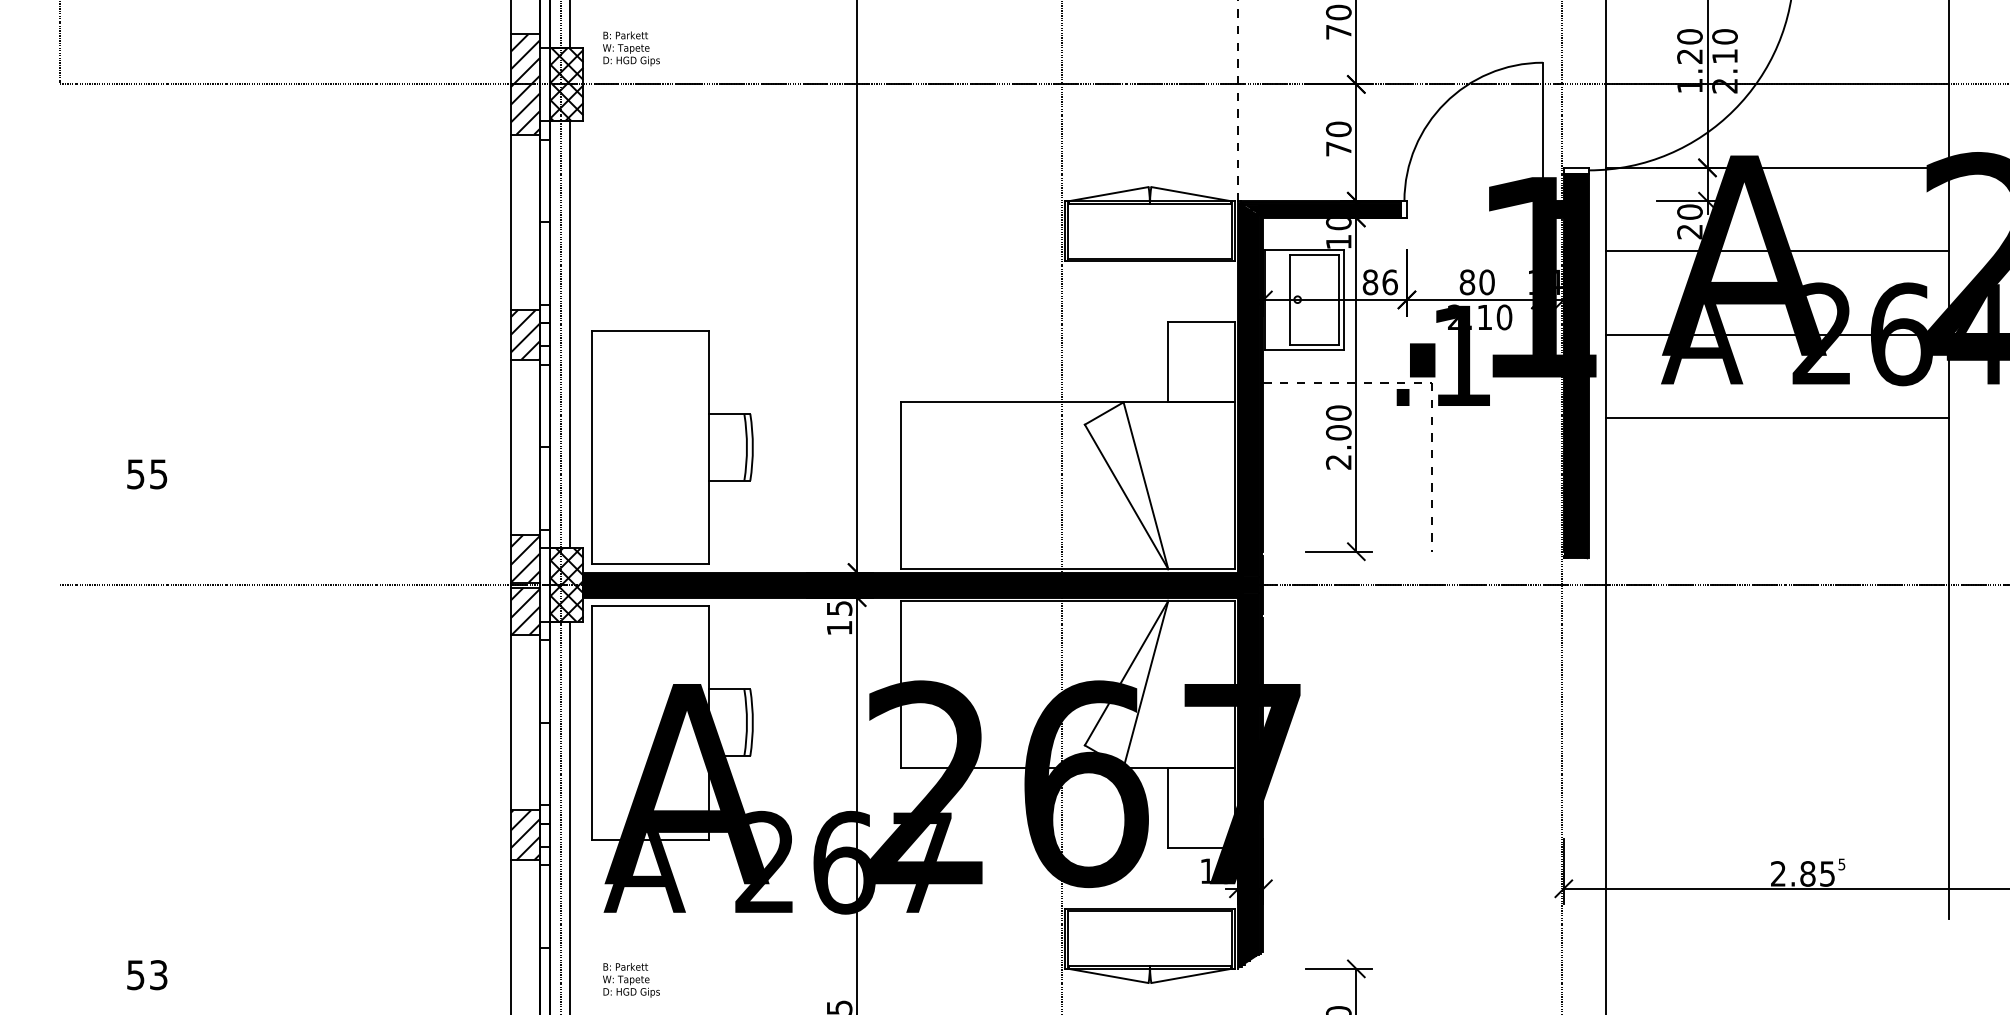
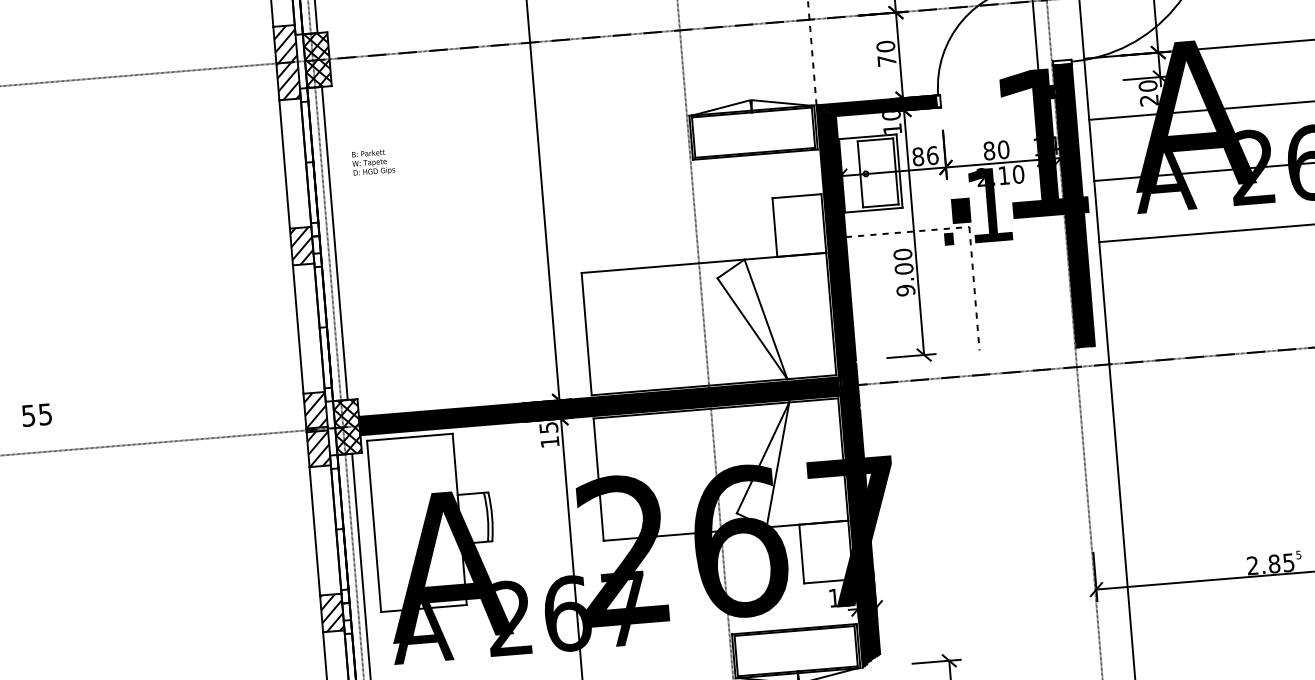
text: (631, 48) -> (373, 162), moved
part: (672, 447) -> (416, 319), removed
text: (1338, 462) -> (905, 290), 2.00 -> 9.00
text: (147, 474) -> (37, 415), moved

